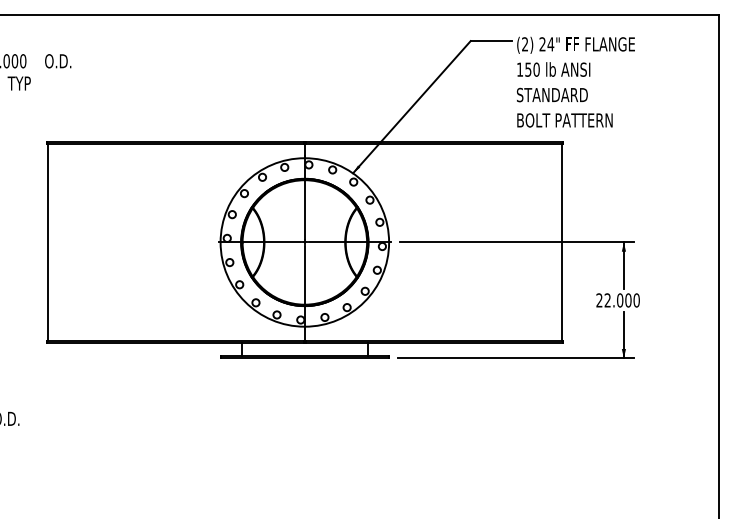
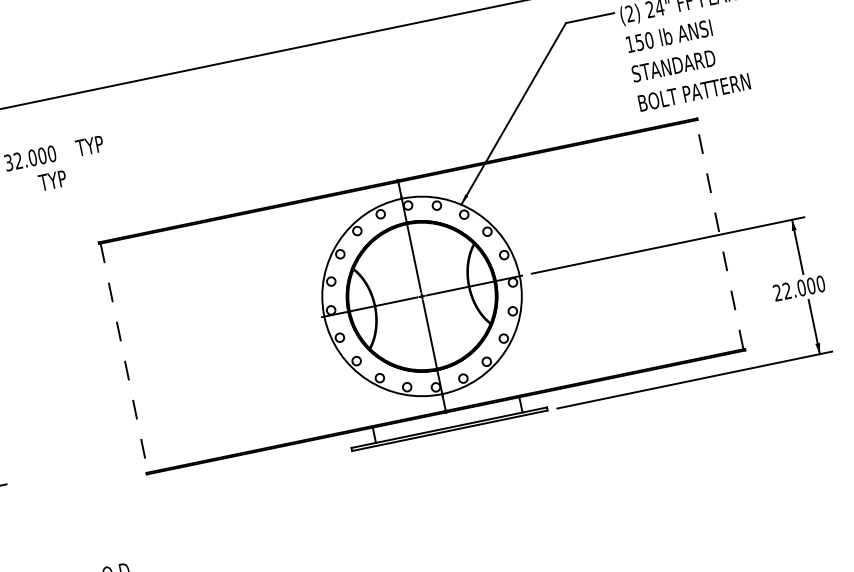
text: (57, 61) -> (91, 145), O.D. -> TYP
line: (48, 242) -> (124, 358), solid -> dashed
line: (561, 242) -> (719, 234), solid -> dashed

